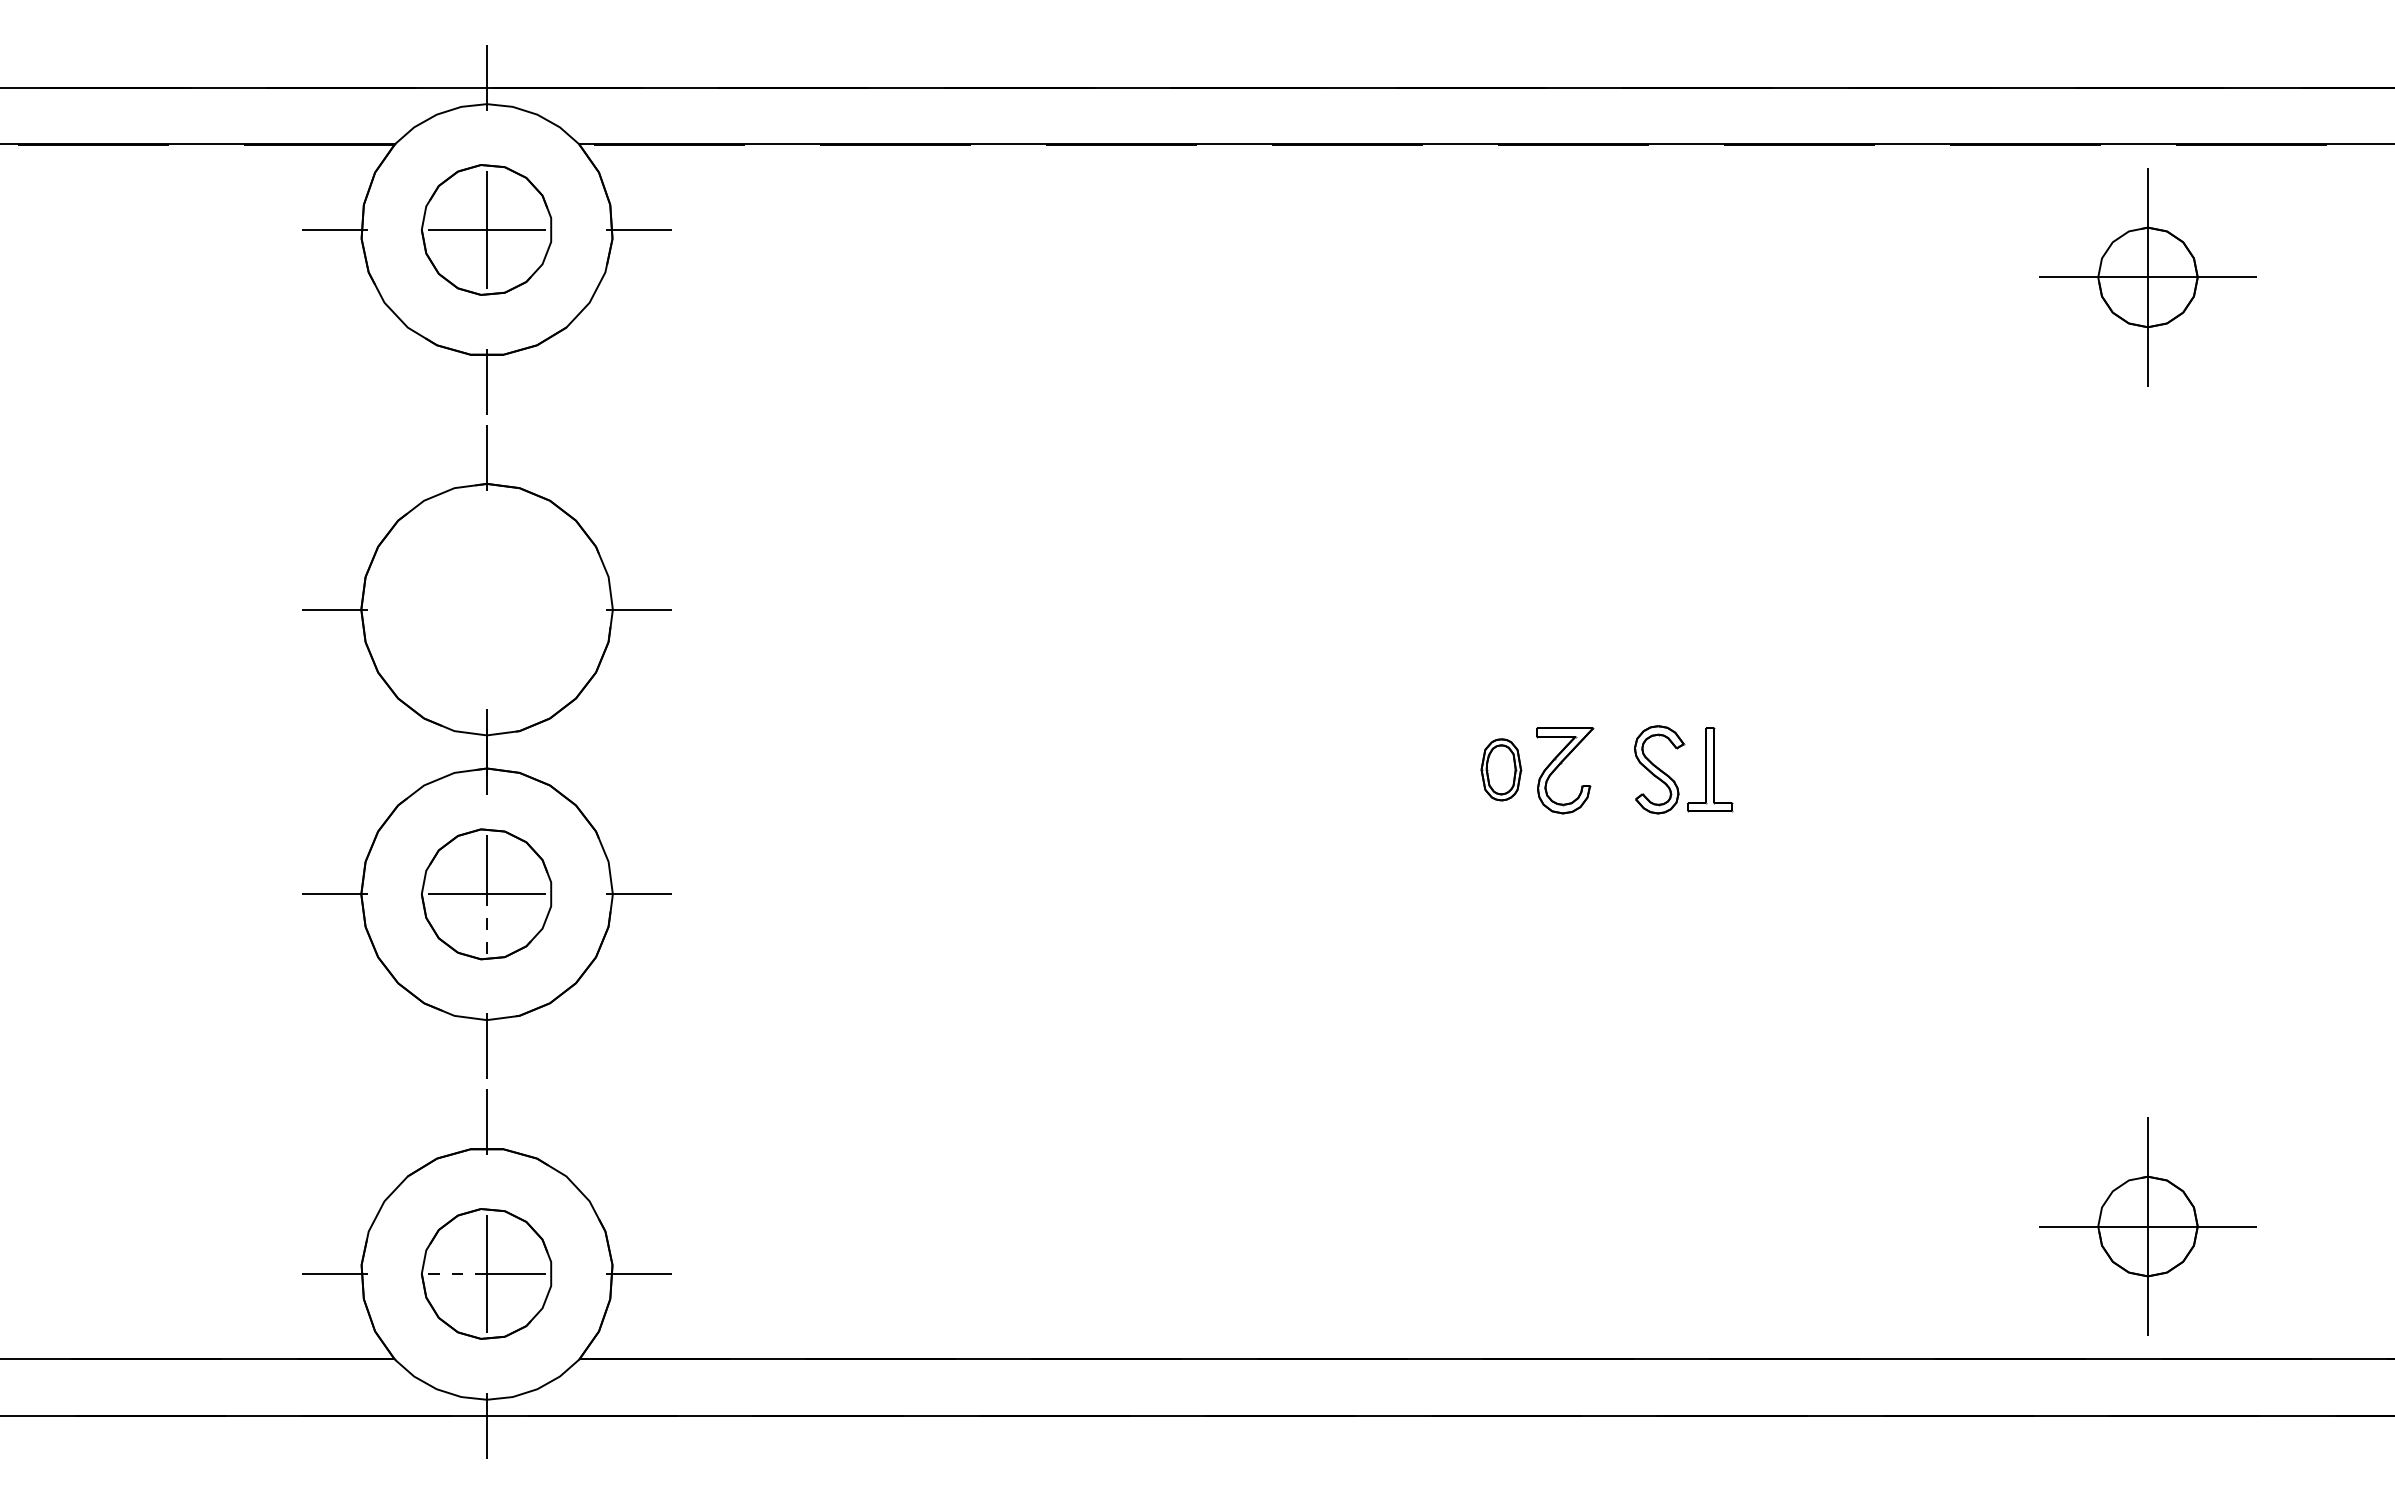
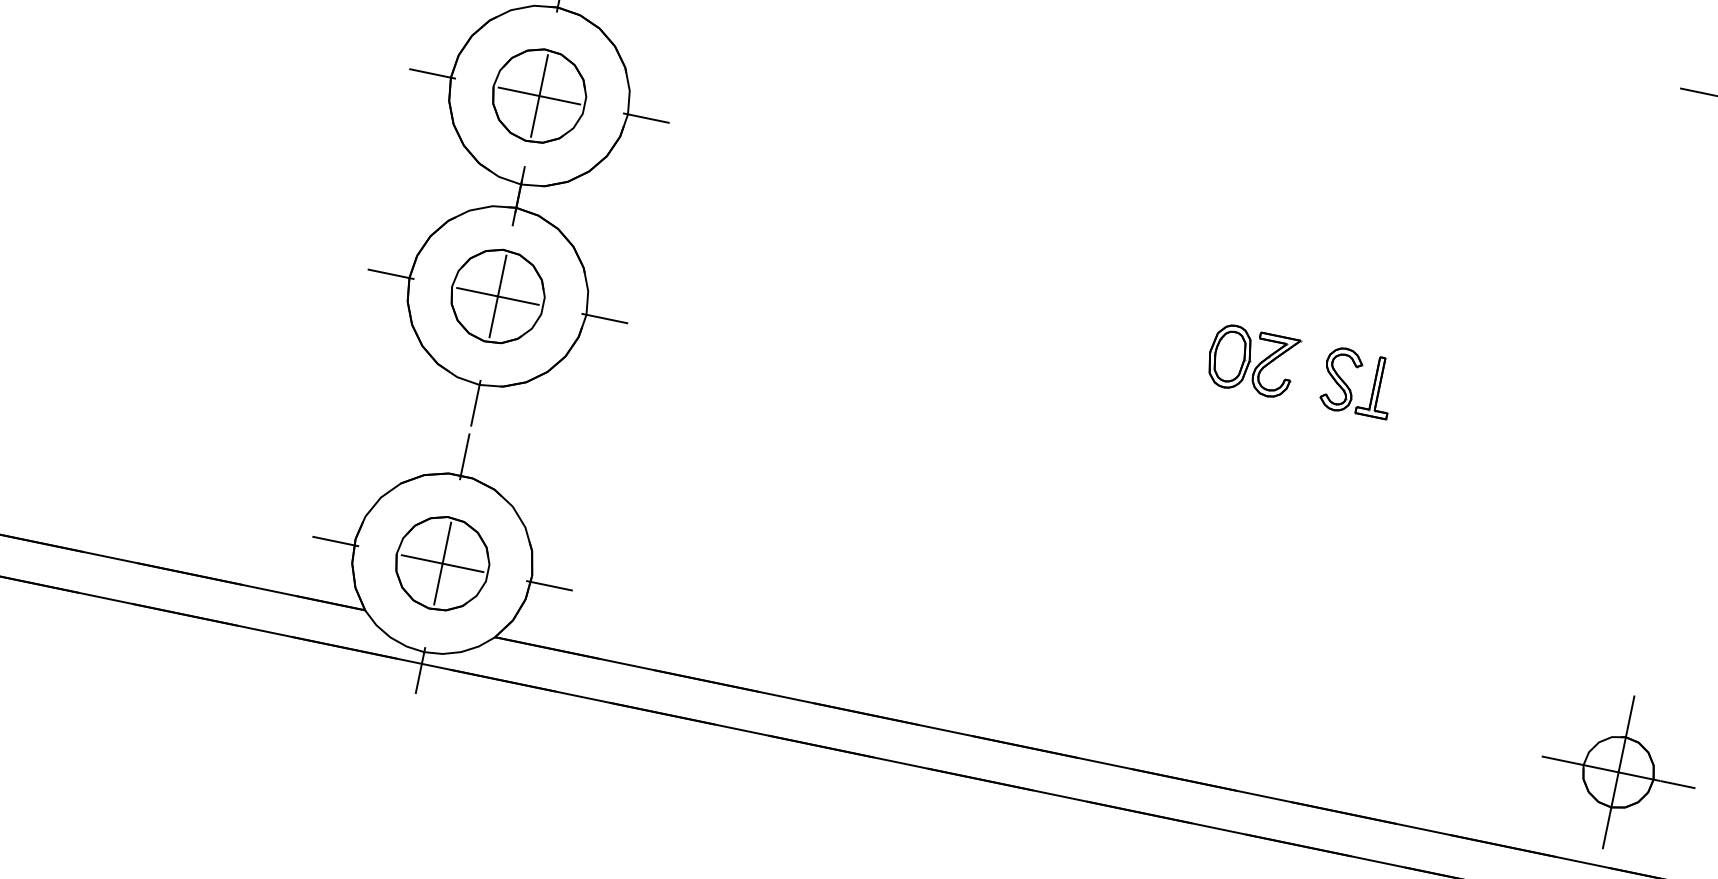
part: (486, 609) -> (539, 95), added
part: (1501, 769) -> (1230, 356), size x1.43
line: (487, 924) -> (493, 317), dashed -> solid
line: (457, 1274) -> (421, 559), dashed -> solid

